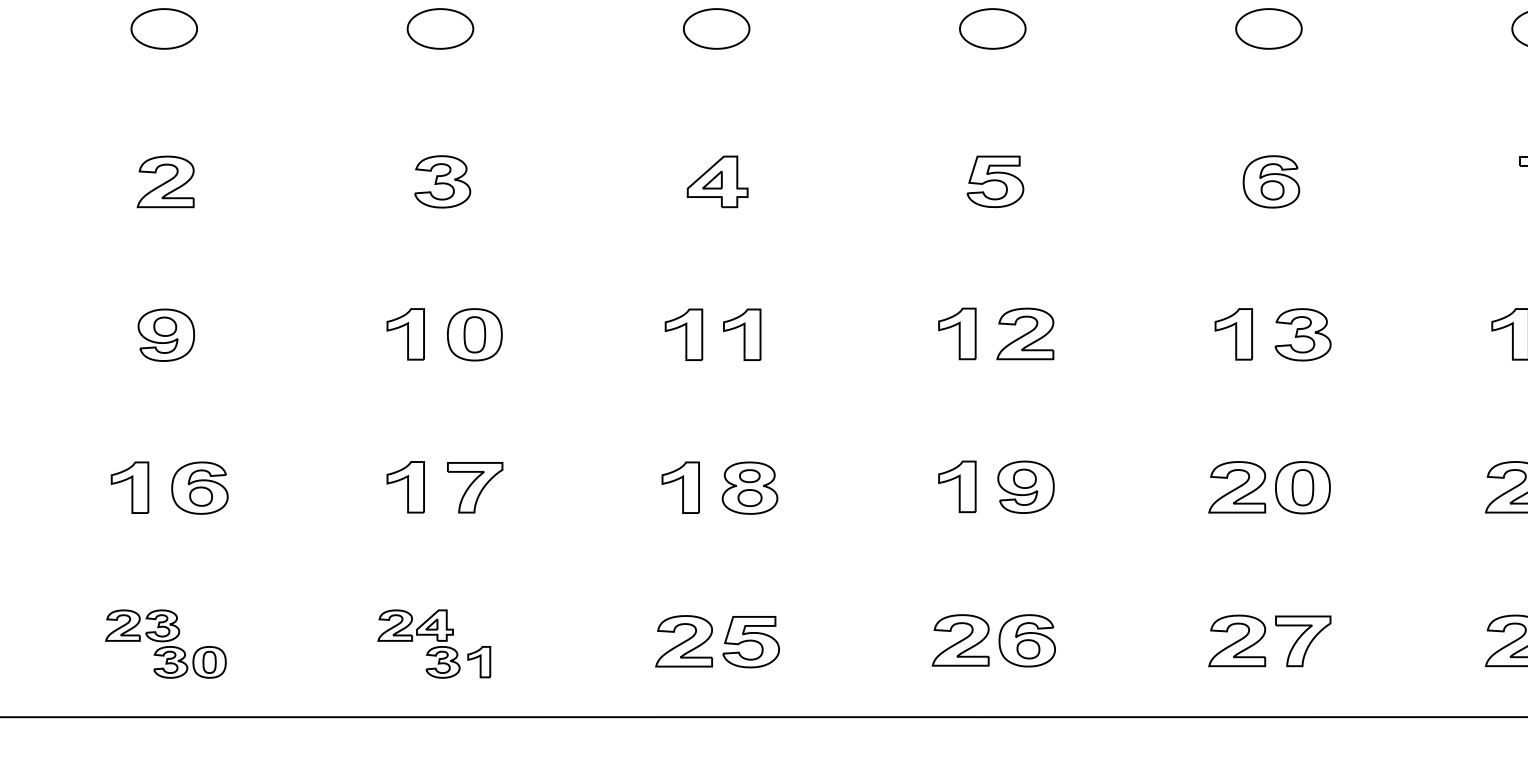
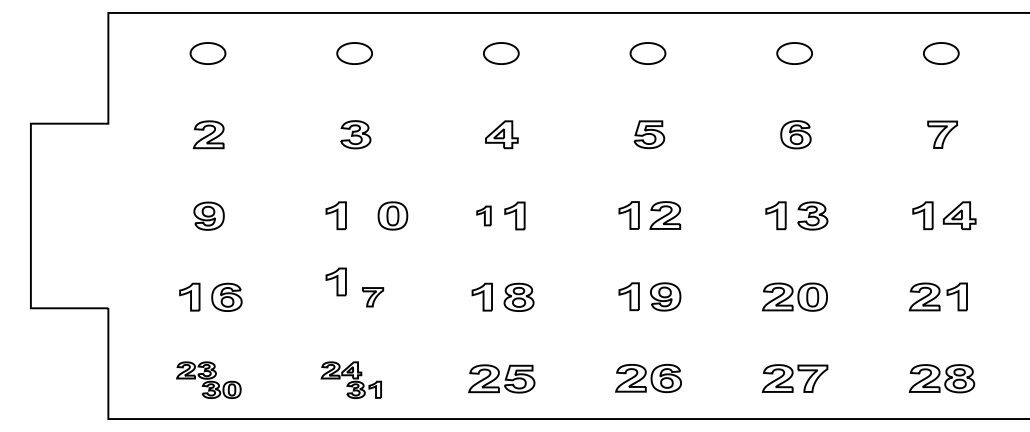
part: (474, 333) -> (392, 215), moved
part: (683, 333) -> (483, 215), size x0.7
part: (404, 486) -> (335, 281), moved
part: (474, 488) -> (372, 297), size x0.7

